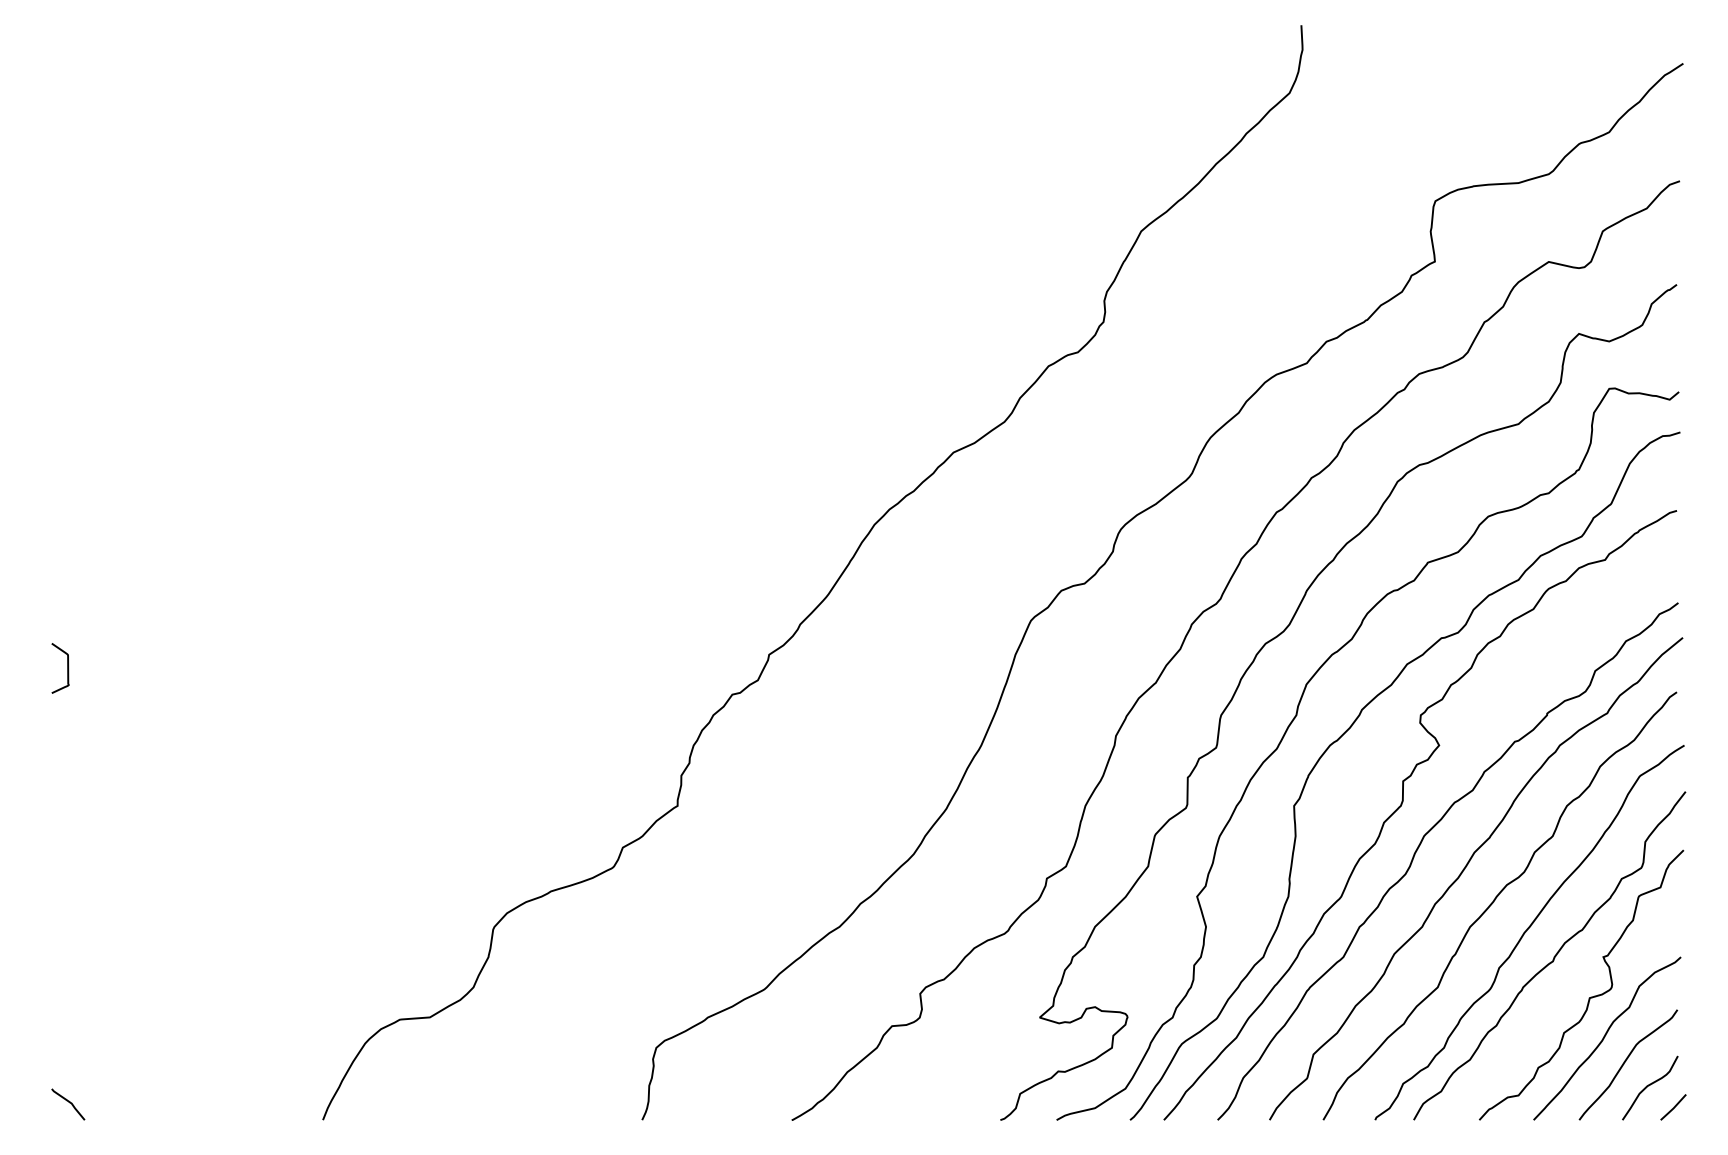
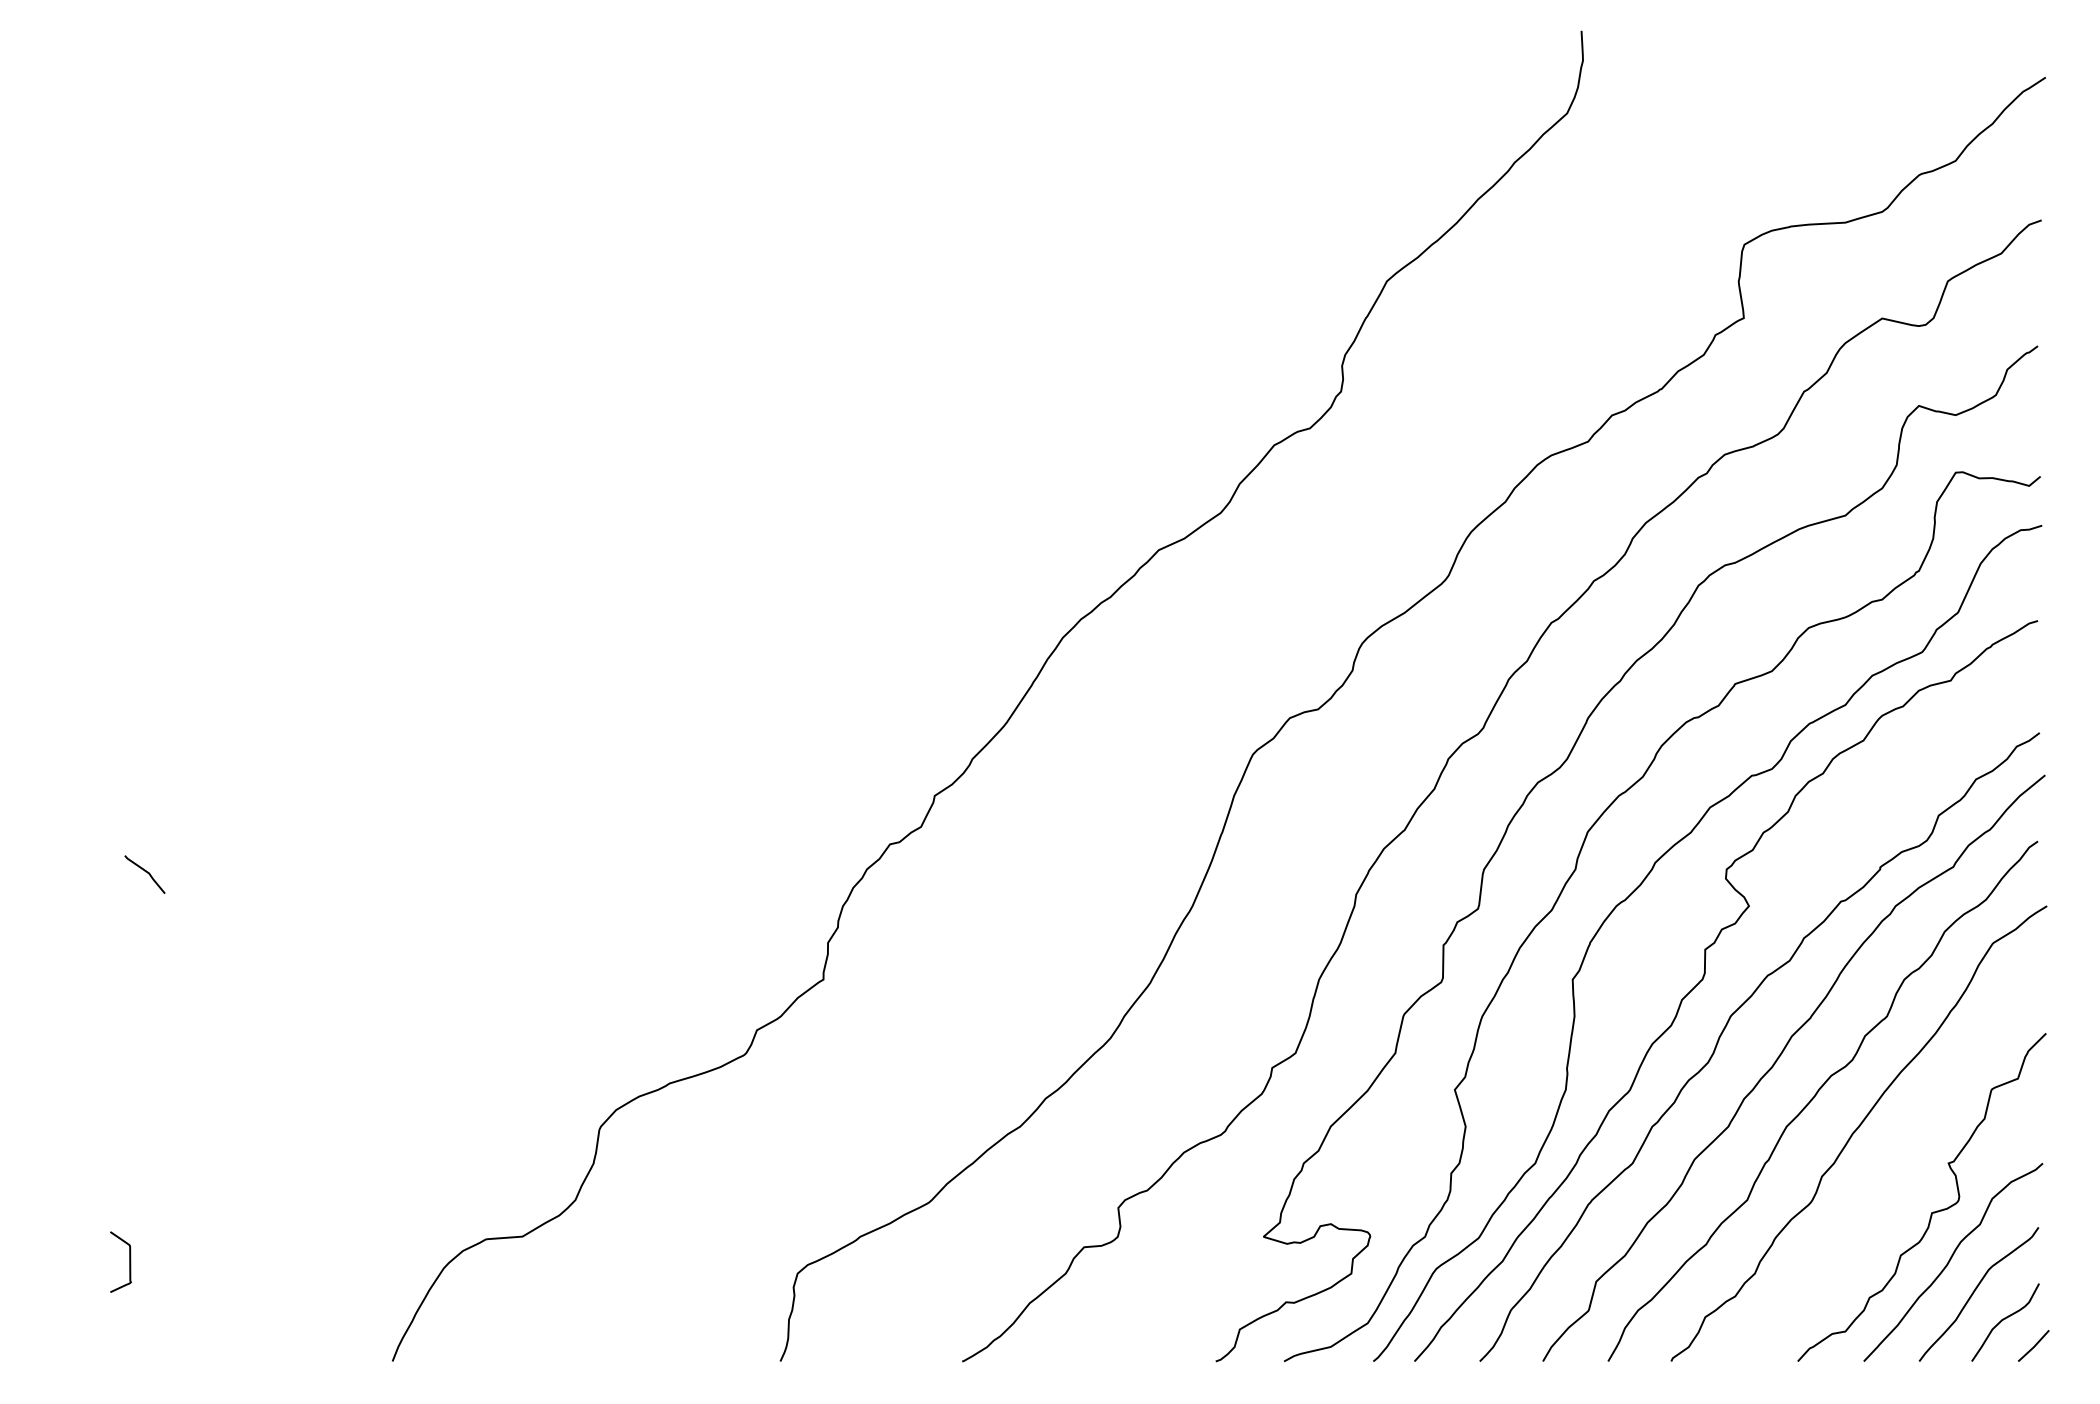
curve: (67, 668) -> (129, 1262), moved
curve: (1553, 956) -> (1887, 1162), removed
curve: (69, 1103) -> (146, 873), moved

